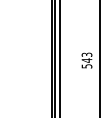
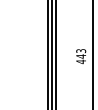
text: (87, 65) -> (81, 61), 543 -> 443

